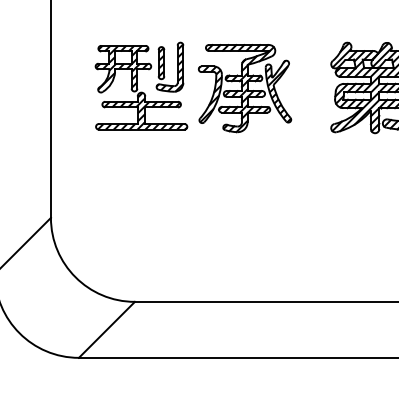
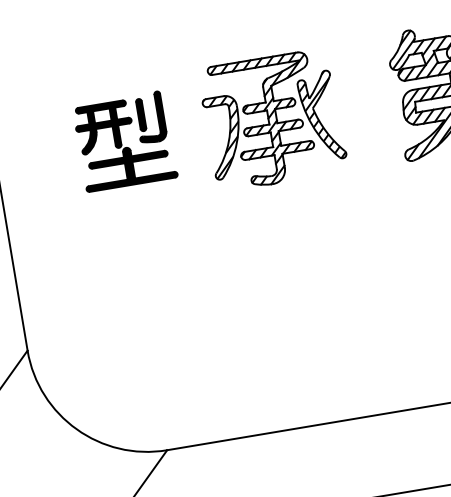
part: (141, 85) -> (124, 140), size x0.7

